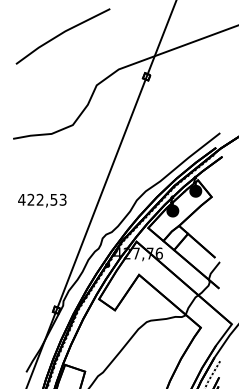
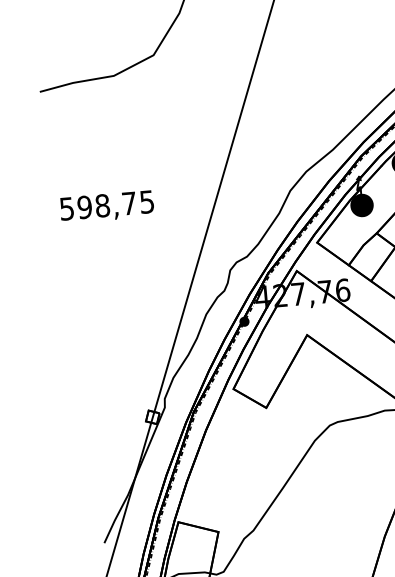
text: (42, 199) -> (107, 204), 422,53 -> 598,75

